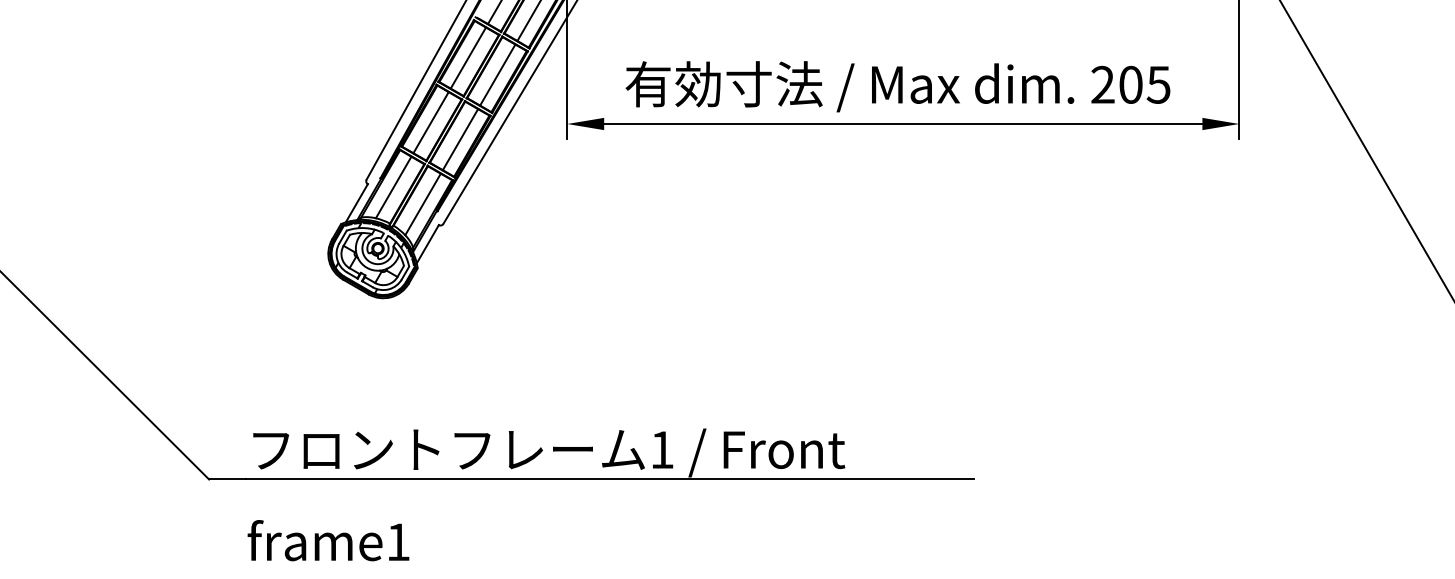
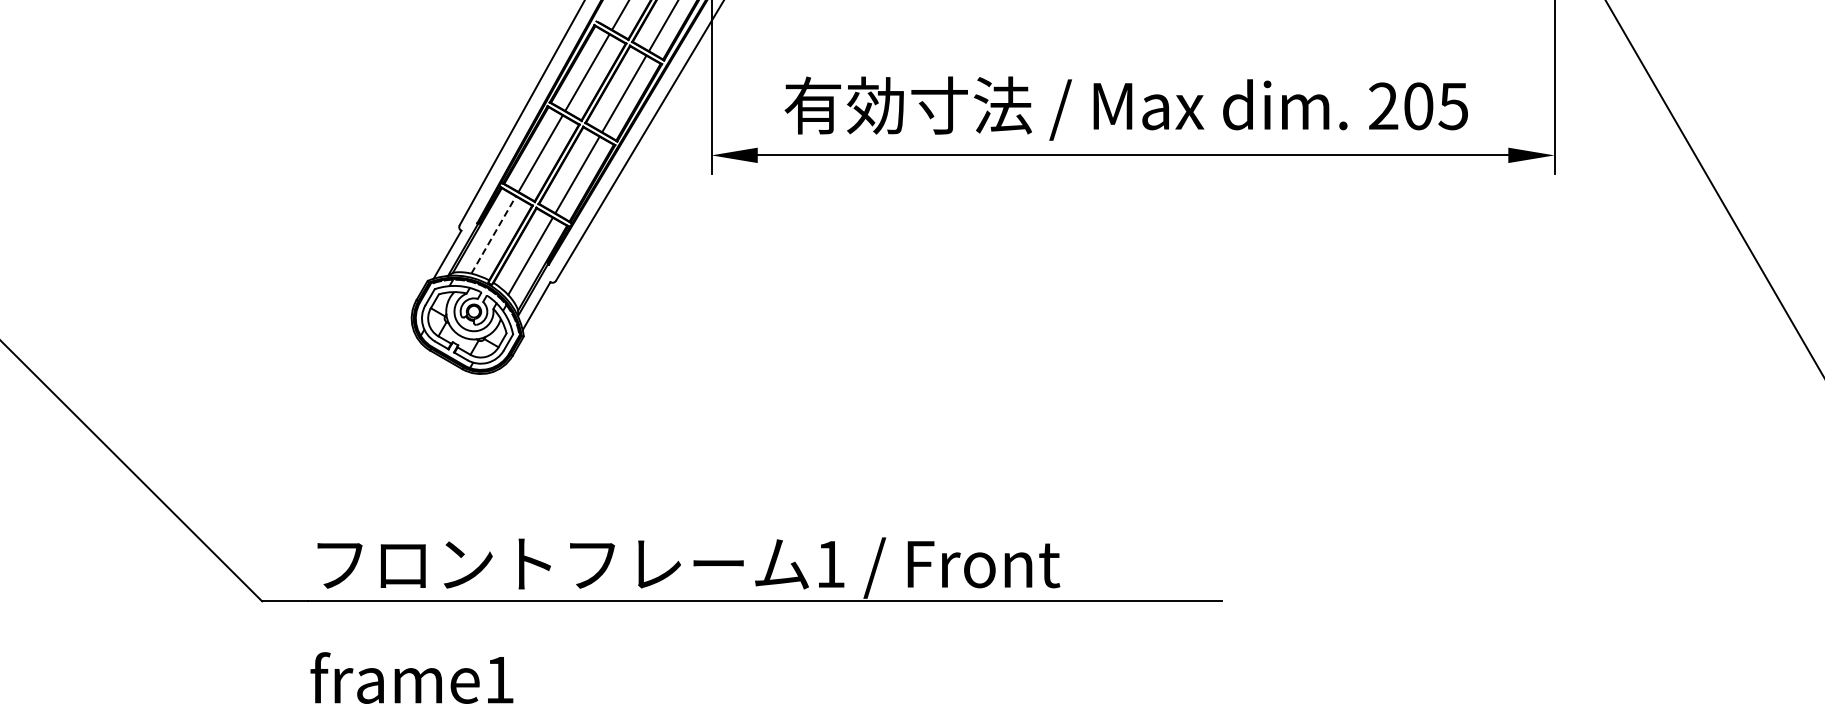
line: (393, 187) -> (493, 235), solid -> dashed

